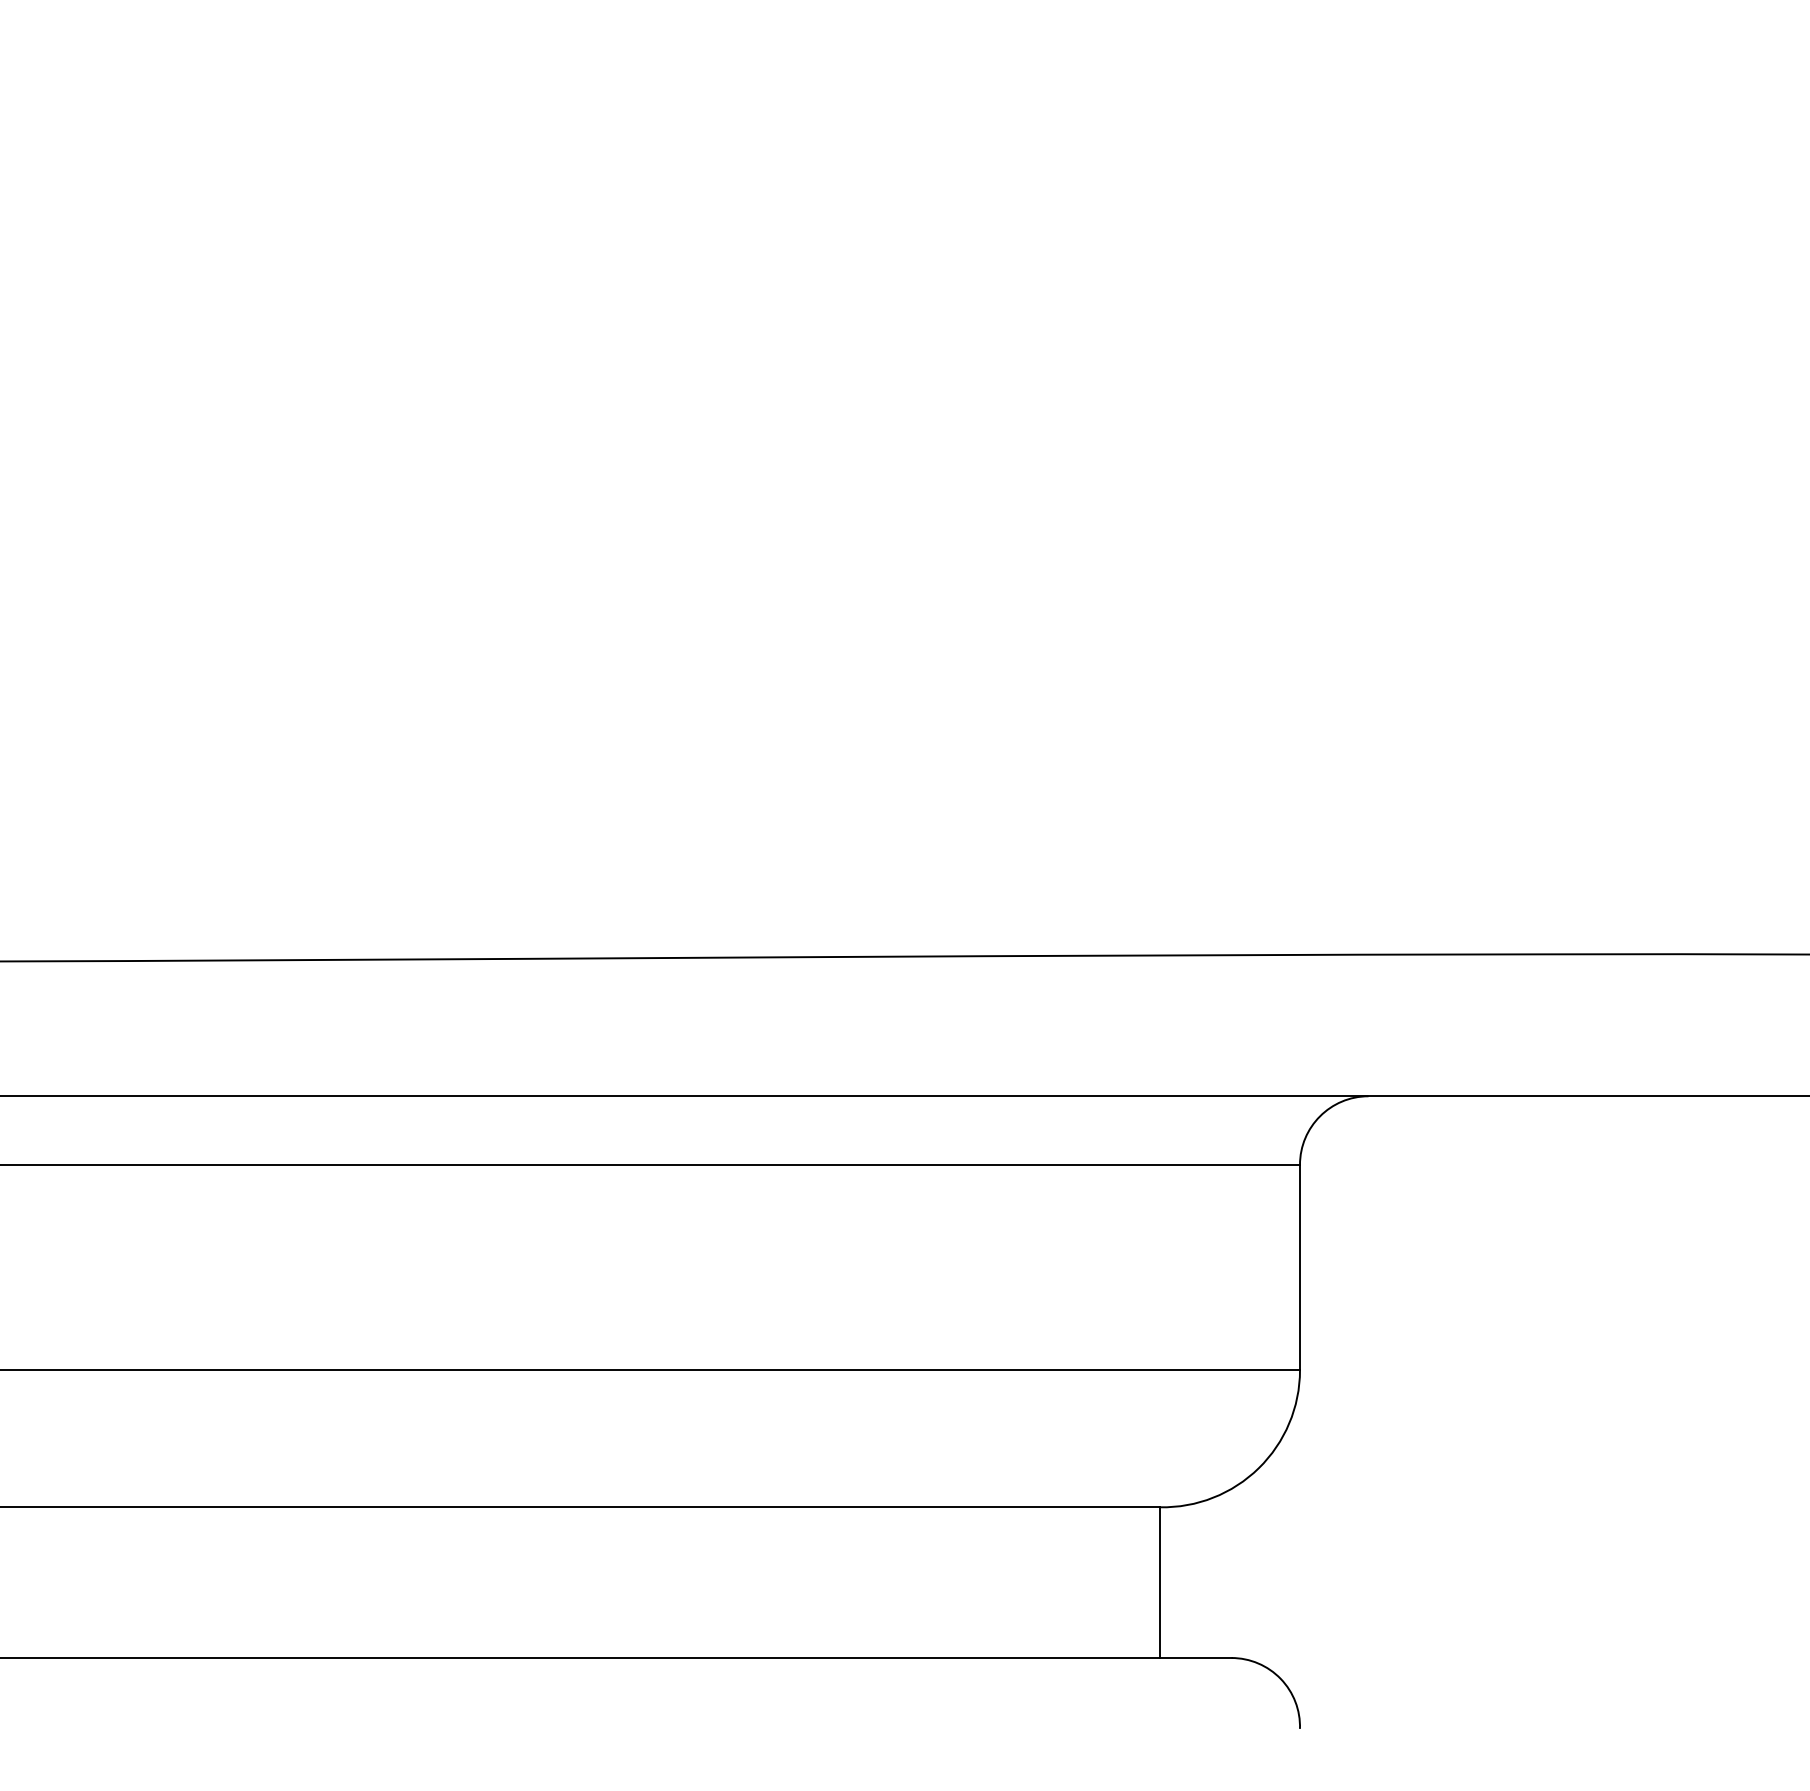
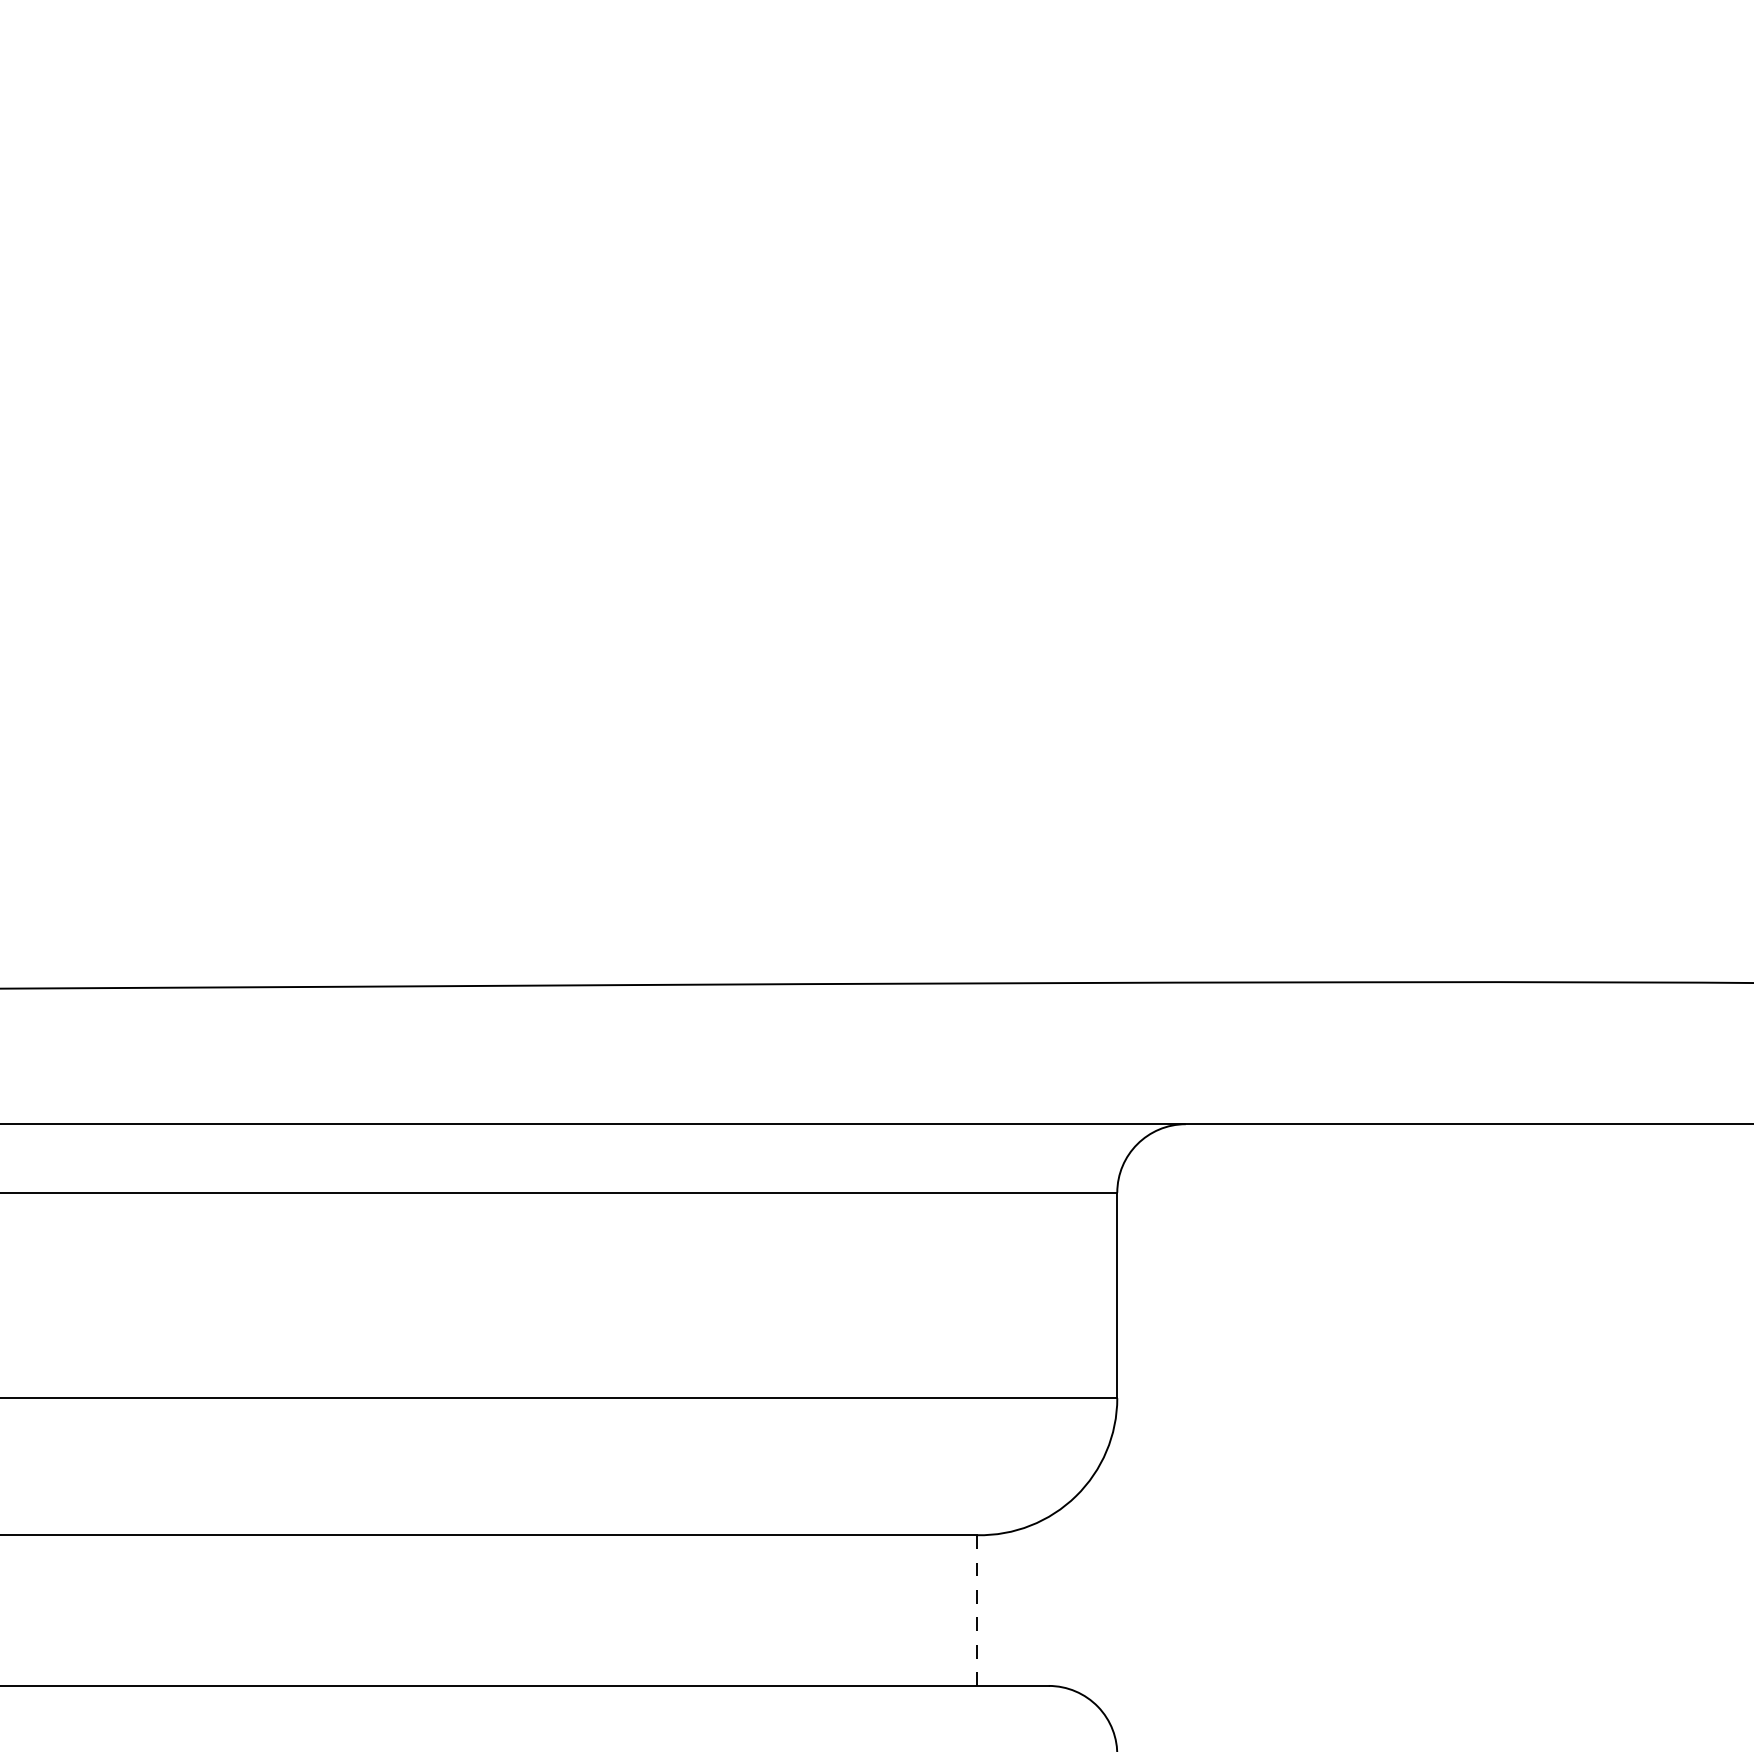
line: (1159, 1583) -> (976, 1611), solid -> dashed

